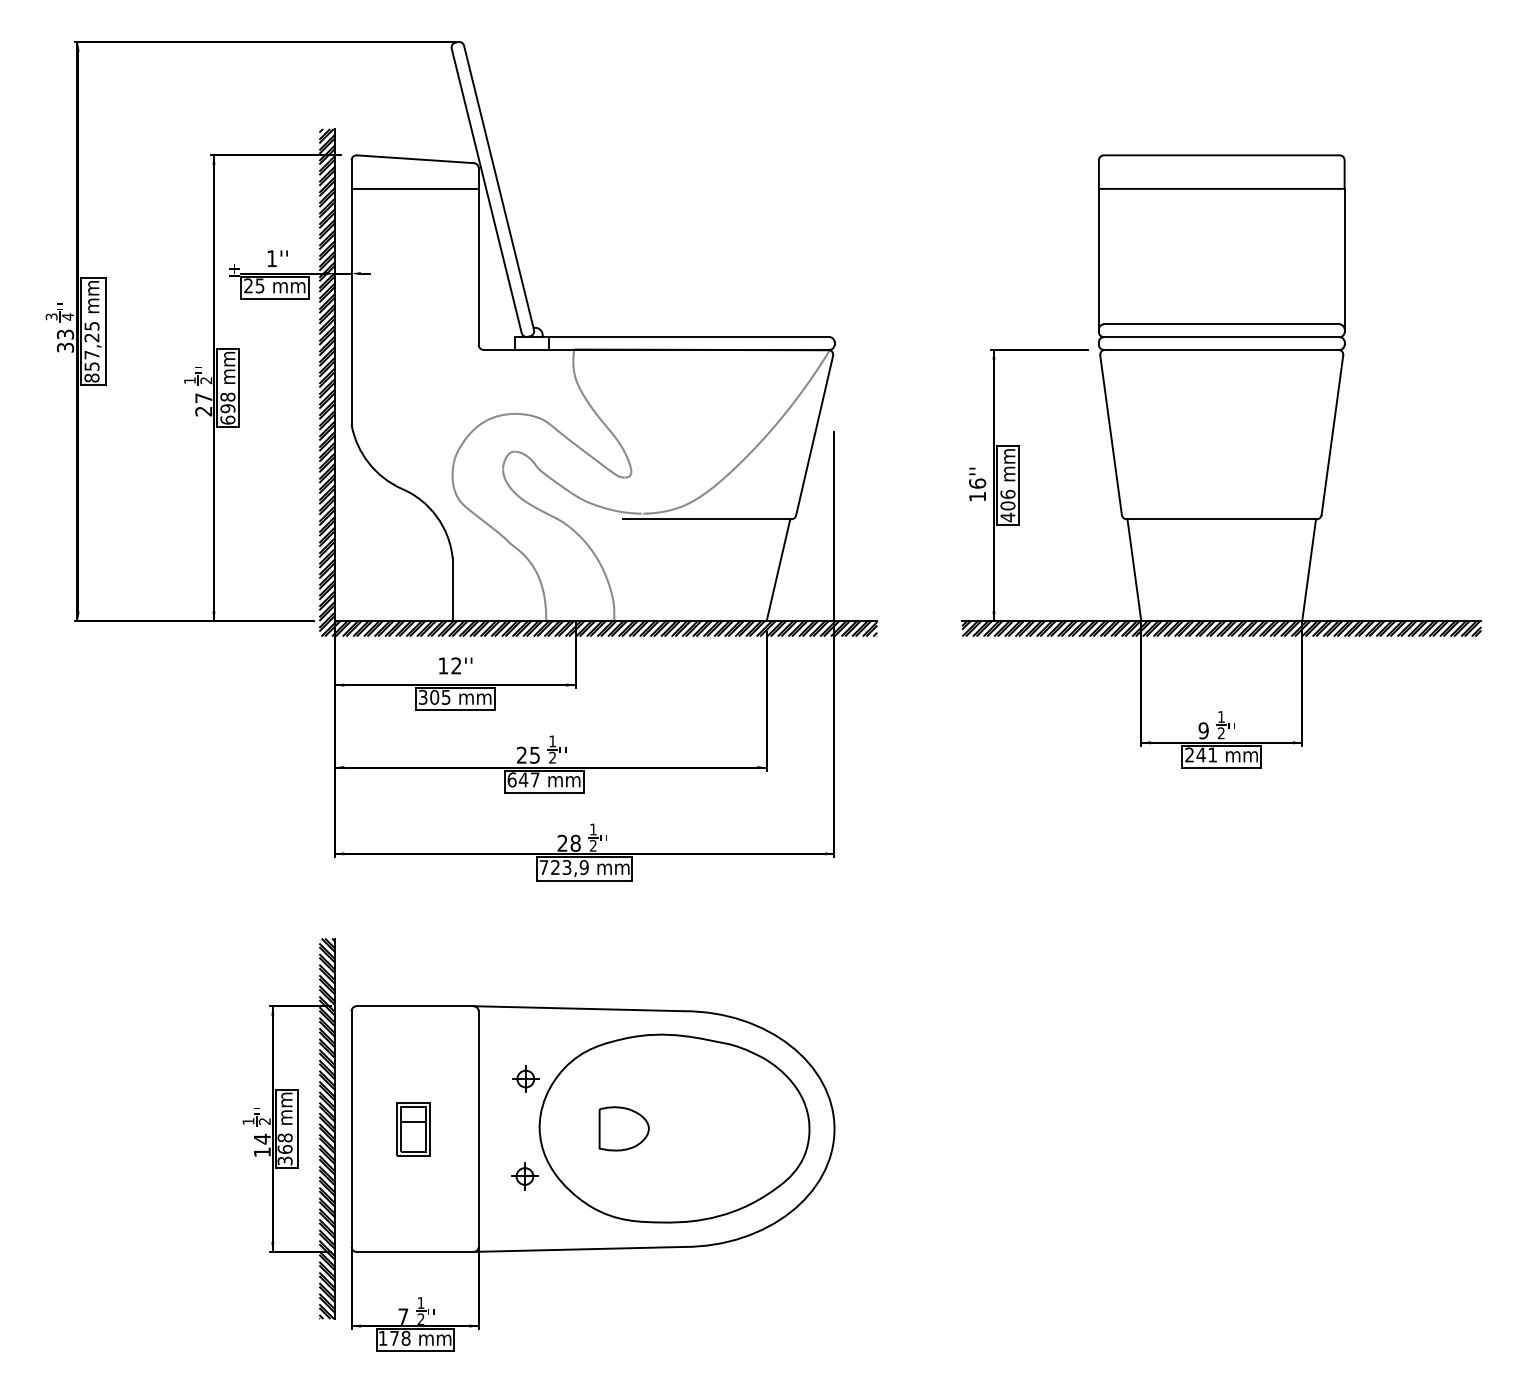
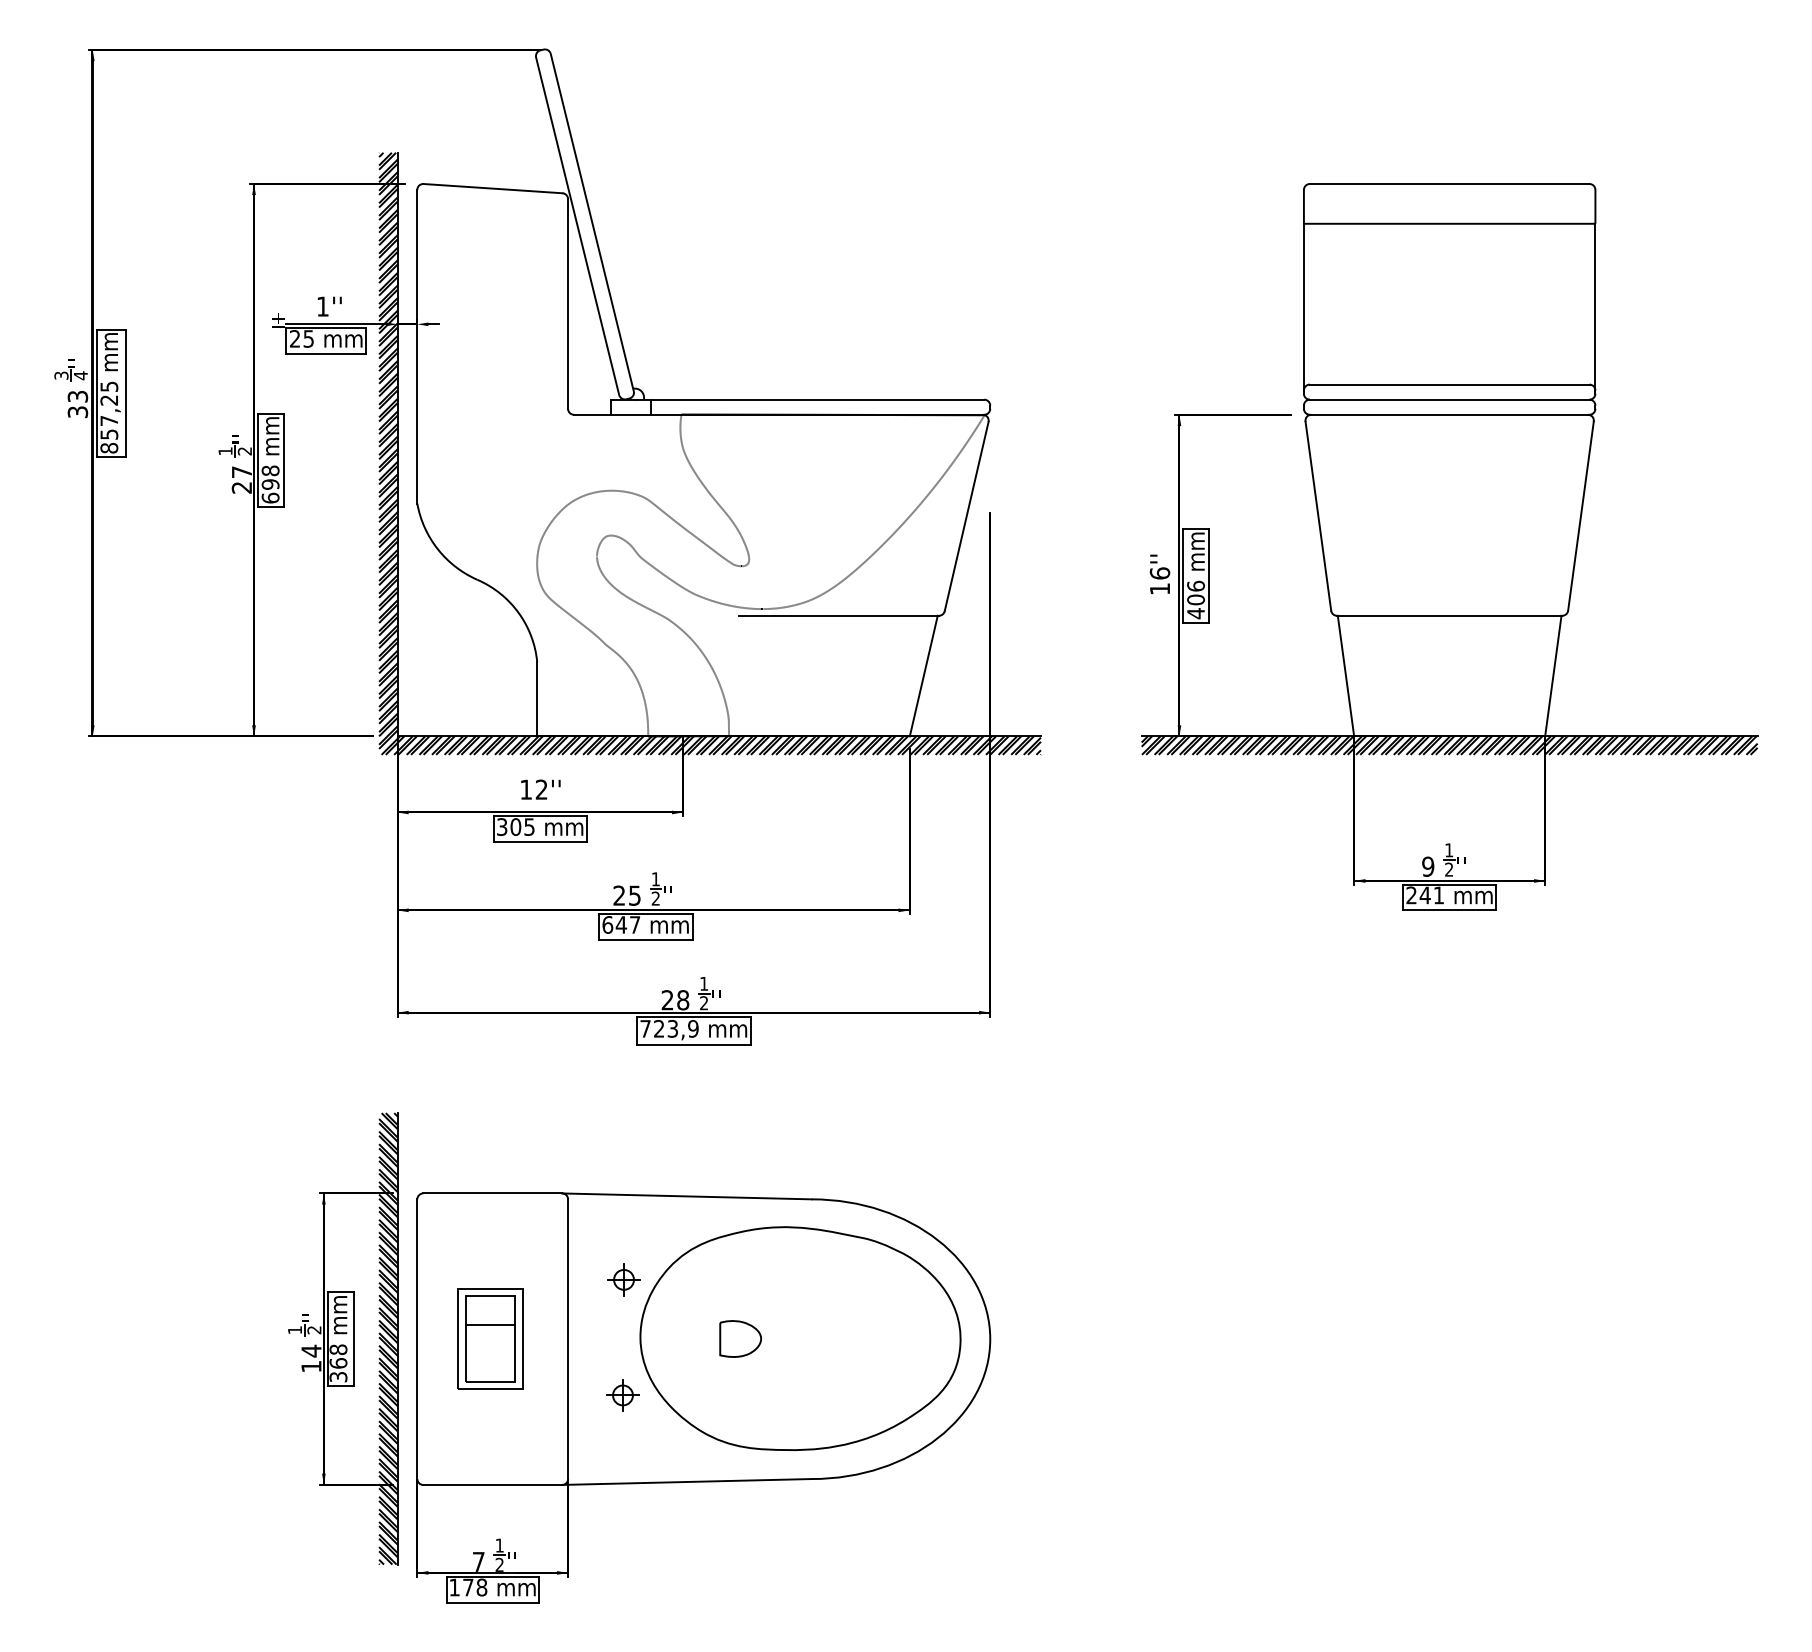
line: (414, 188) -> (492, 223), removed
part: (624, 1128) -> (740, 1338), size x0.7
part: (413, 1129) -> (490, 1339), size x1.6

